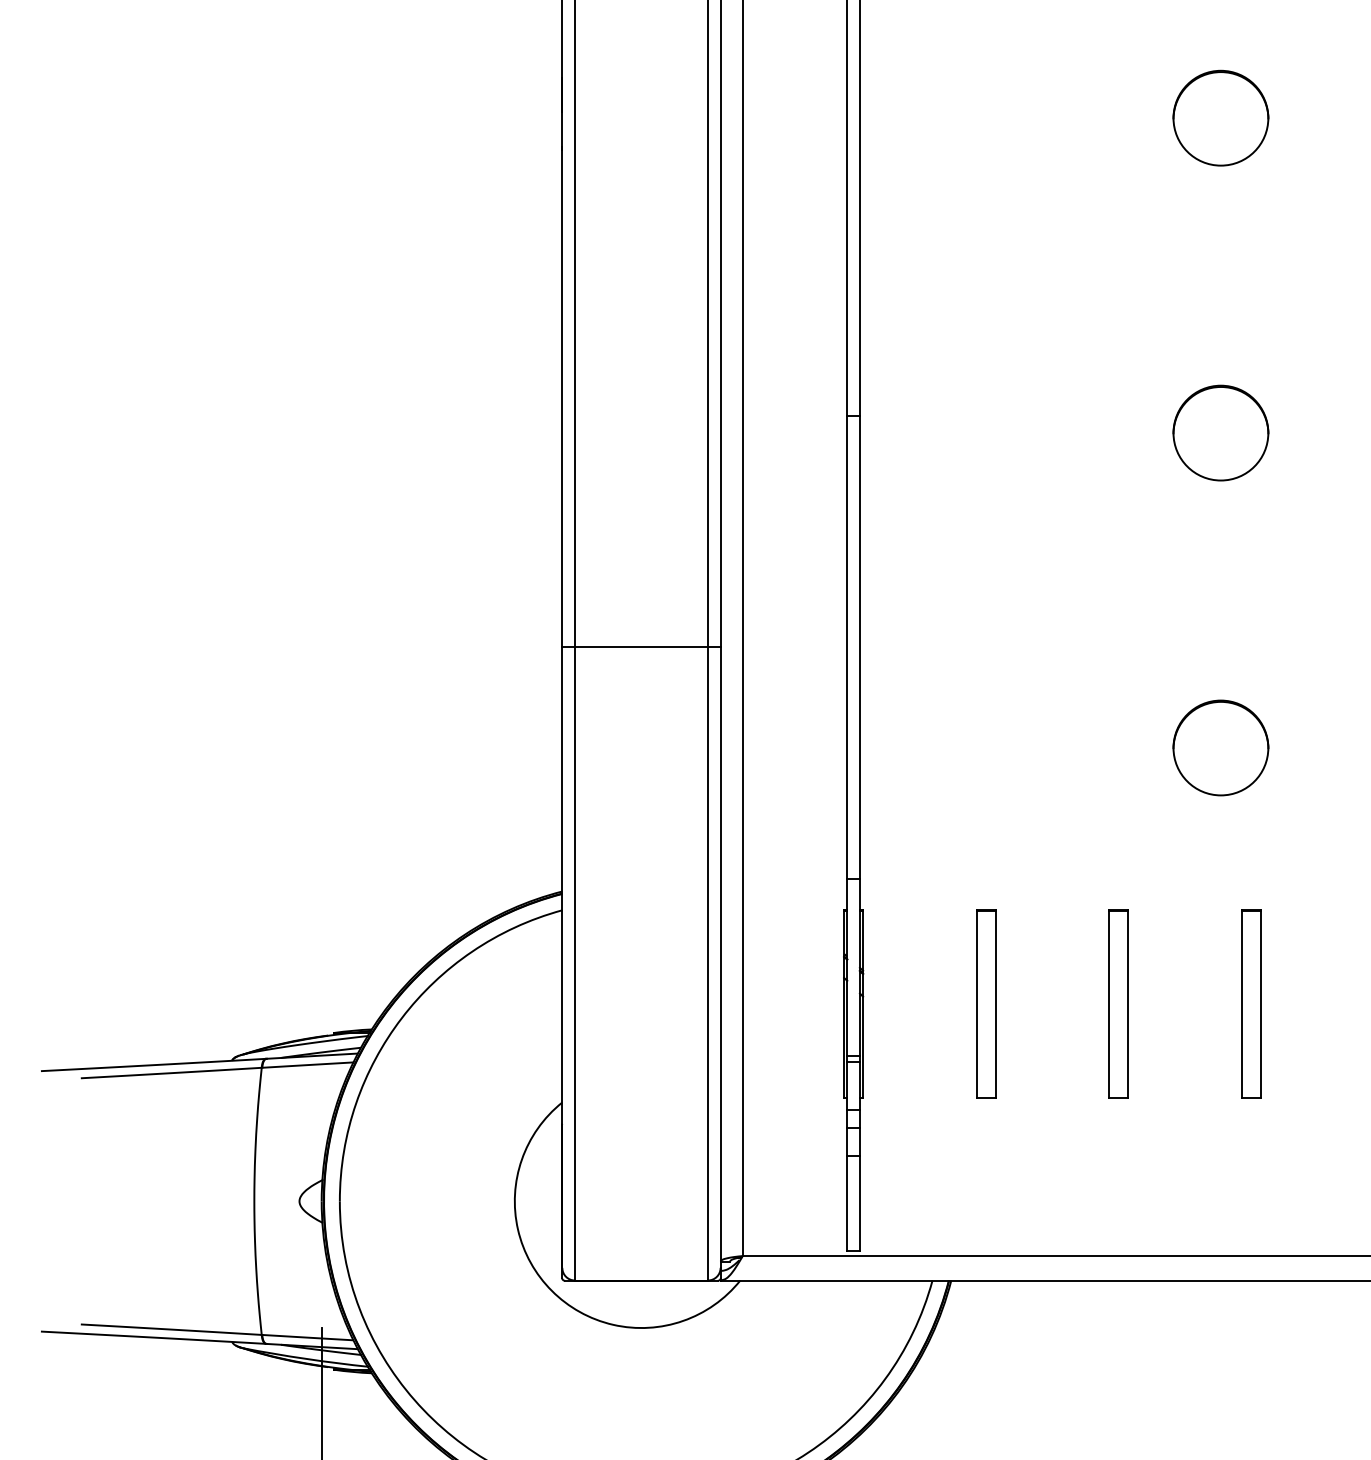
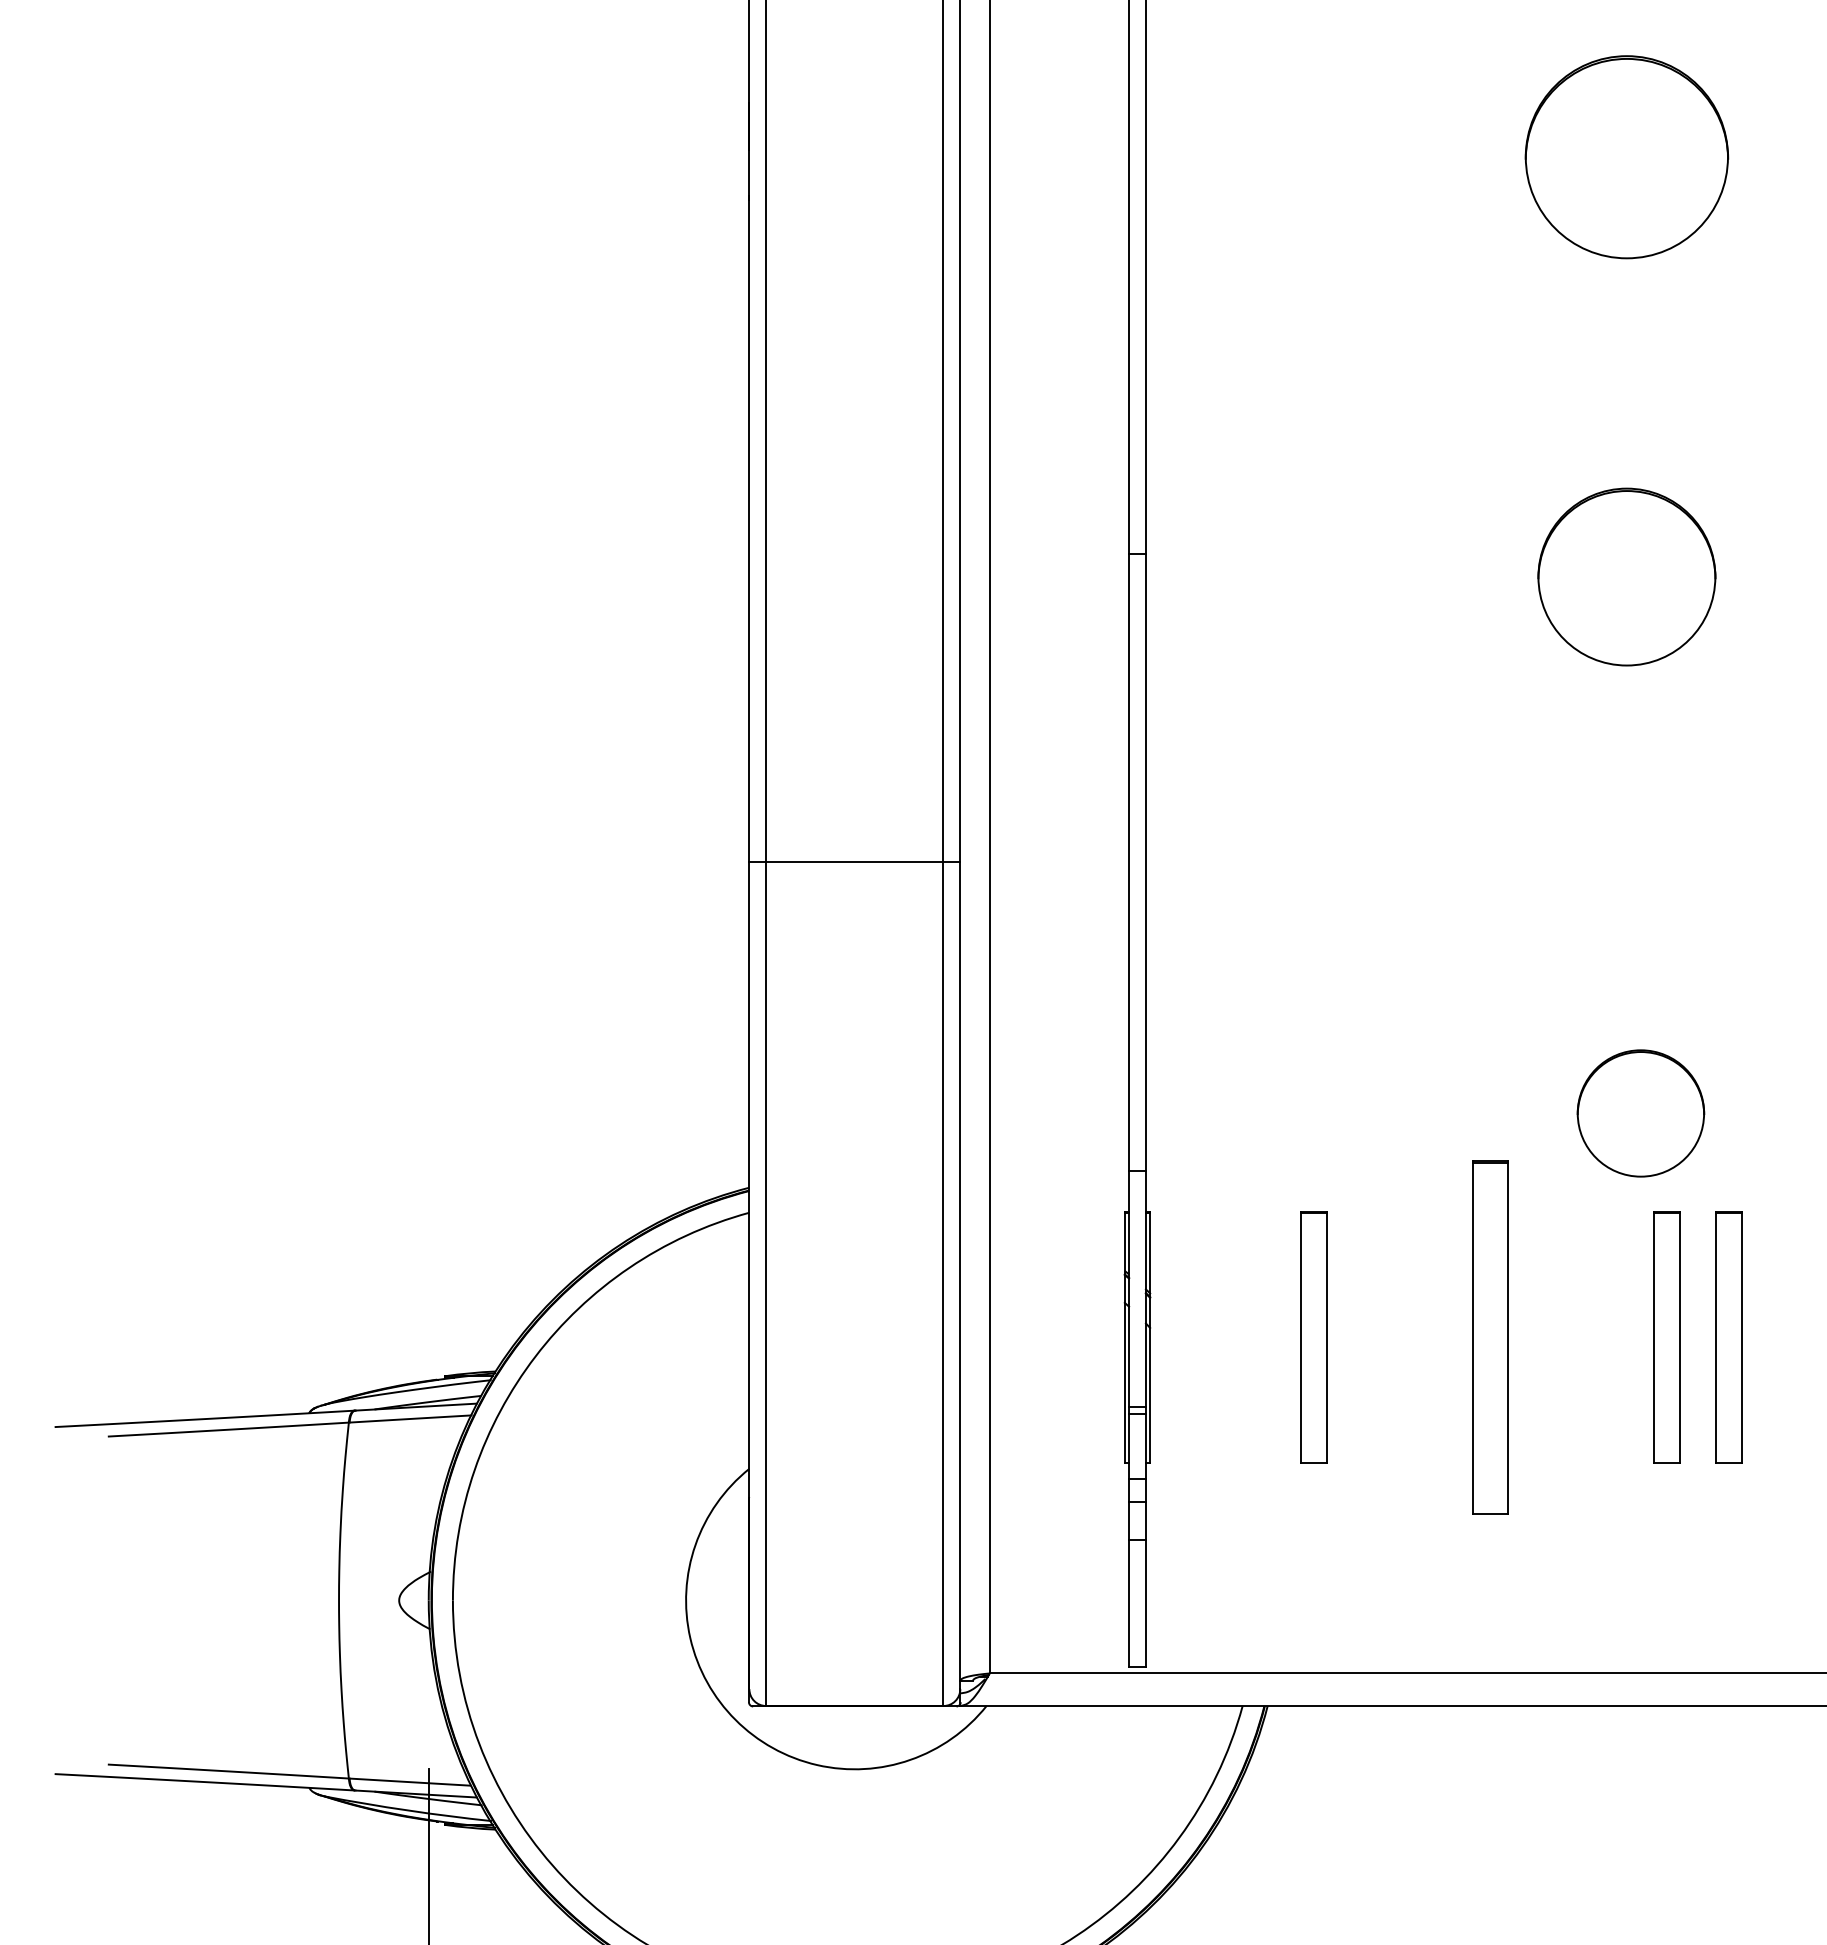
part: (1220, 118) -> (1626, 157), size x1.6
part: (1220, 432) -> (1626, 576), size x1.4
part: (1220, 748) -> (1640, 1113), moved
part: (1118, 1003) -> (1490, 1337), size x1.4
part: (1297, 1003) -> (1728, 1337), added

